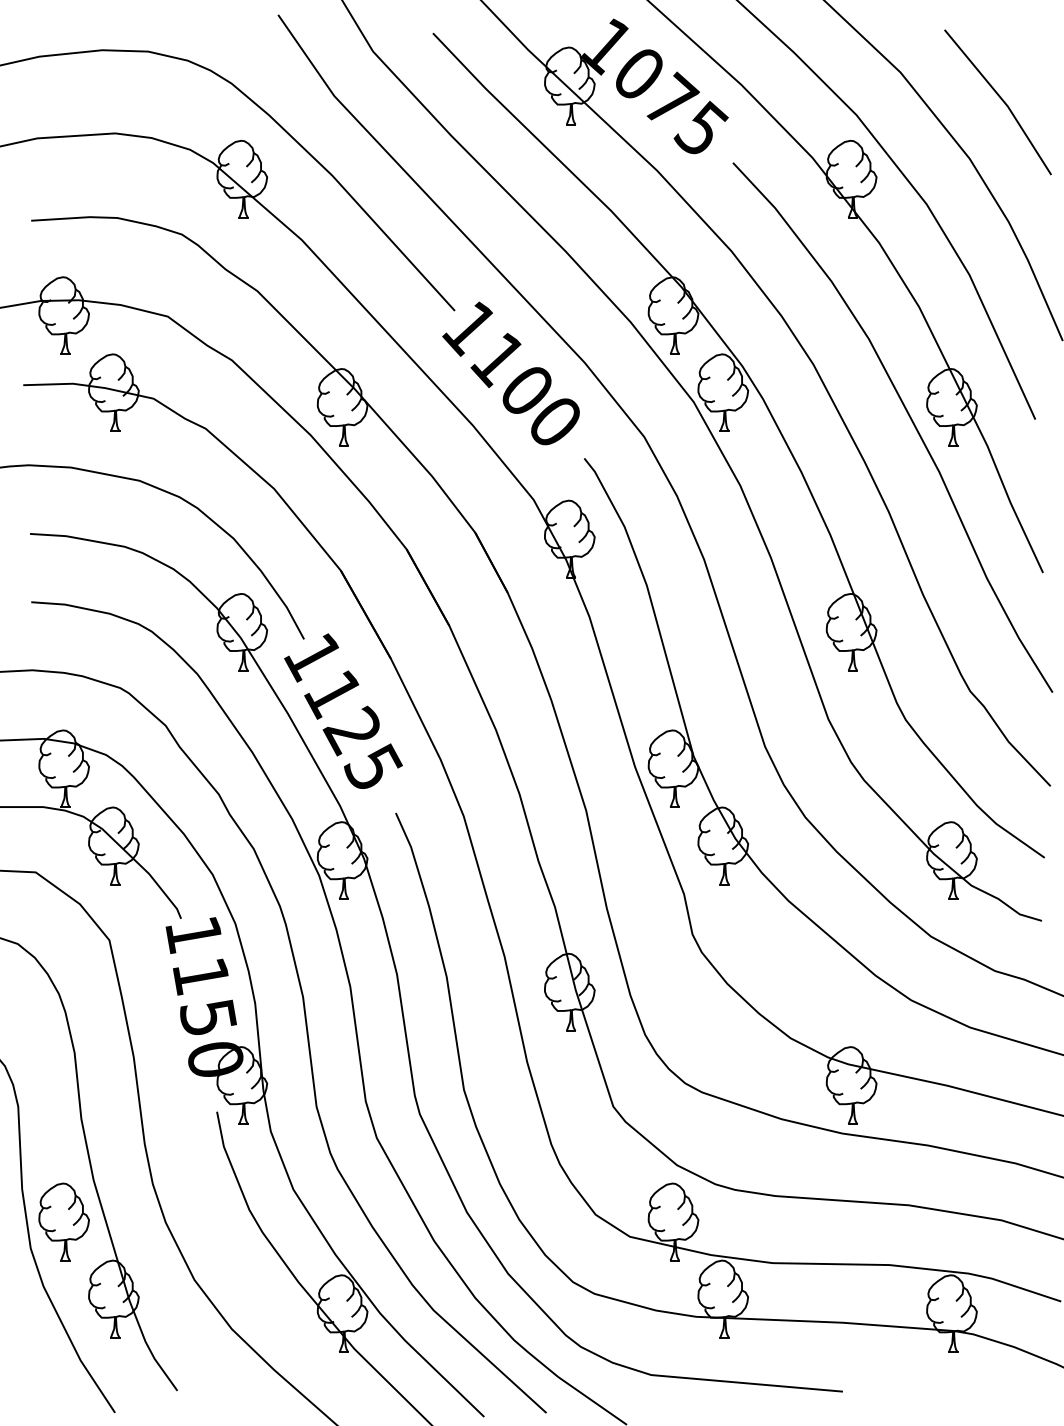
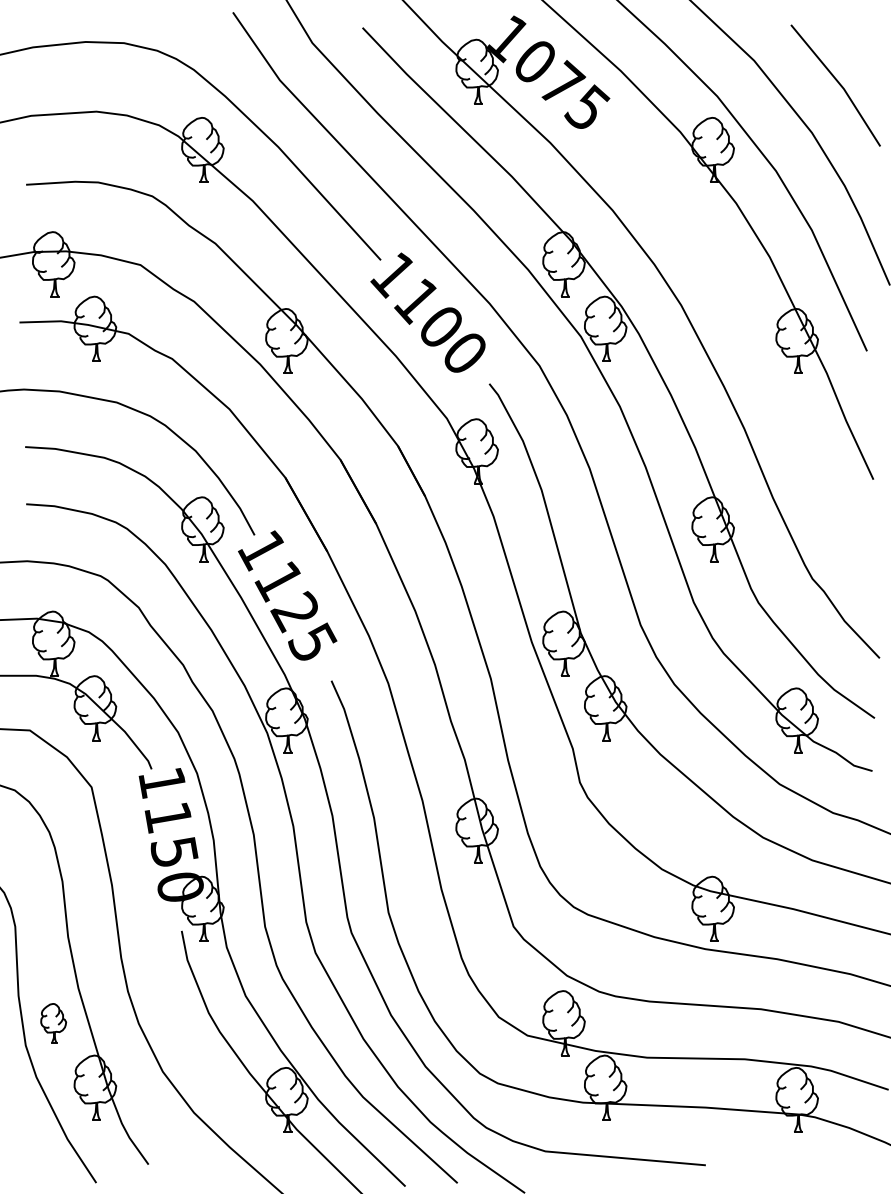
curve: (909, 418) -> (761, 350), removed
part: (63, 1221) -> (53, 1022), size x0.6

